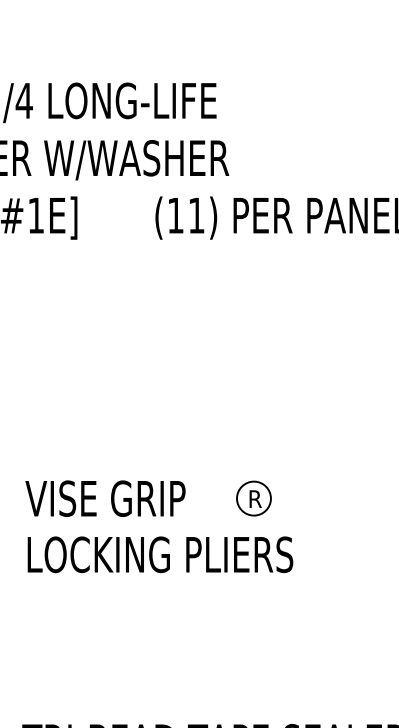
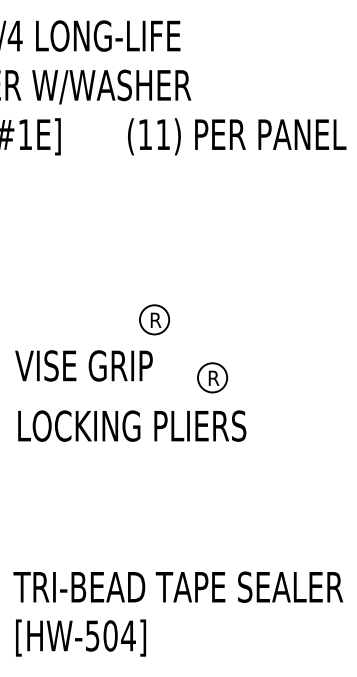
part: (186, 430) -> (154, 319), added
text: (104, 498) -> (83, 365), moved

